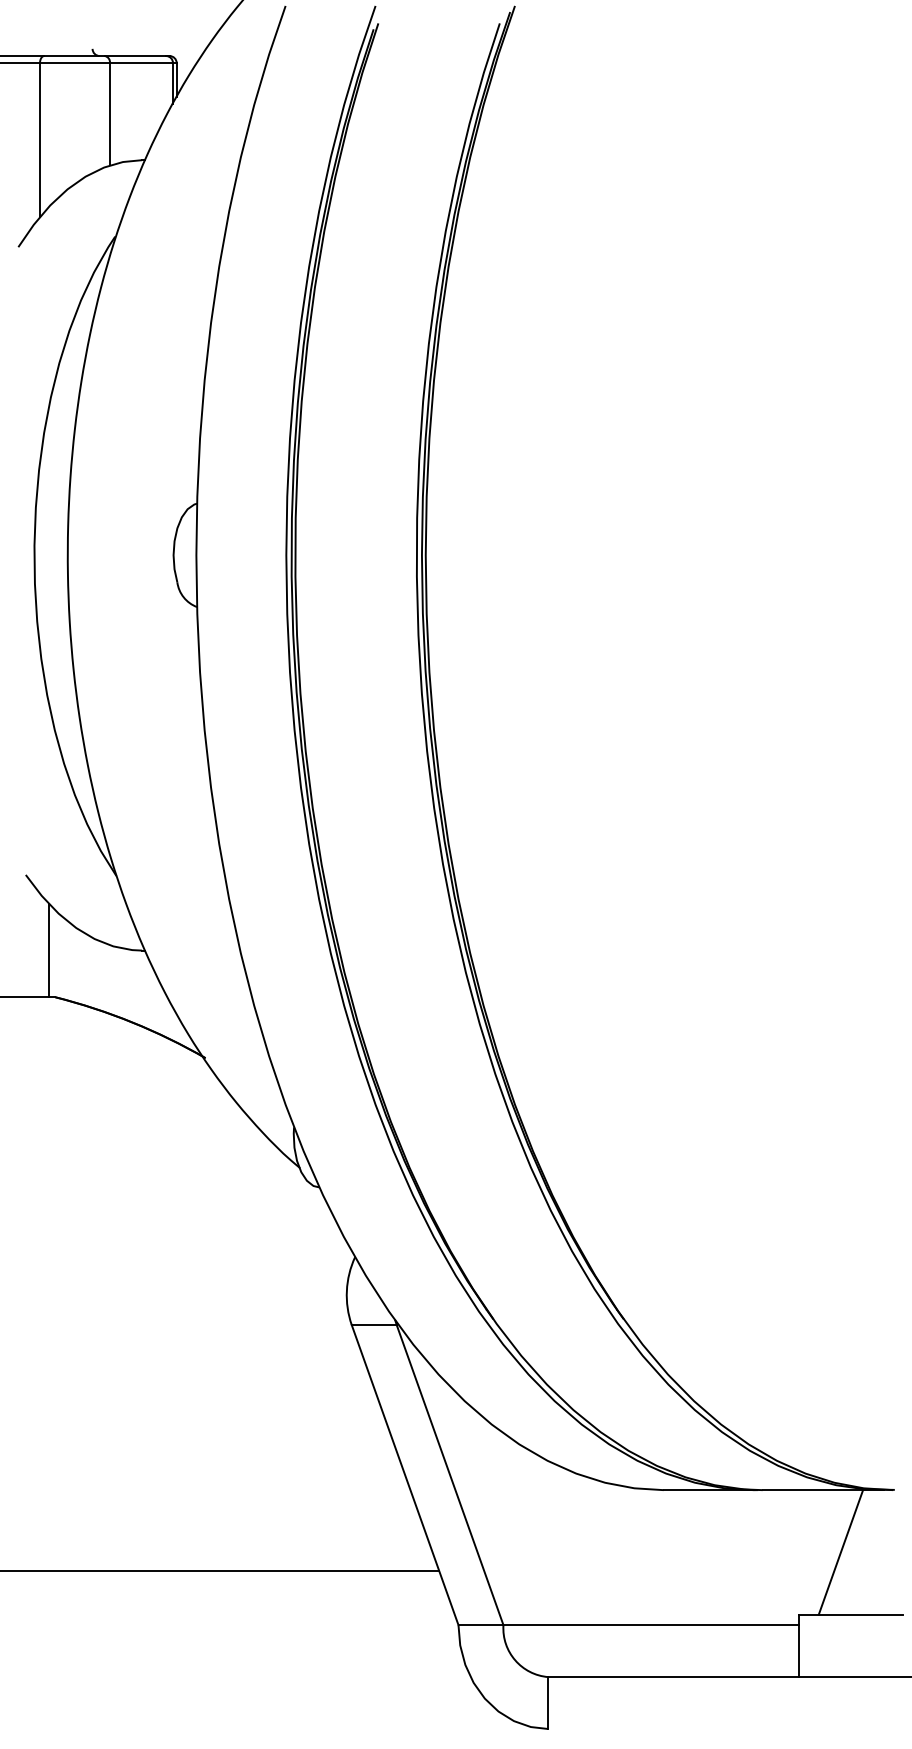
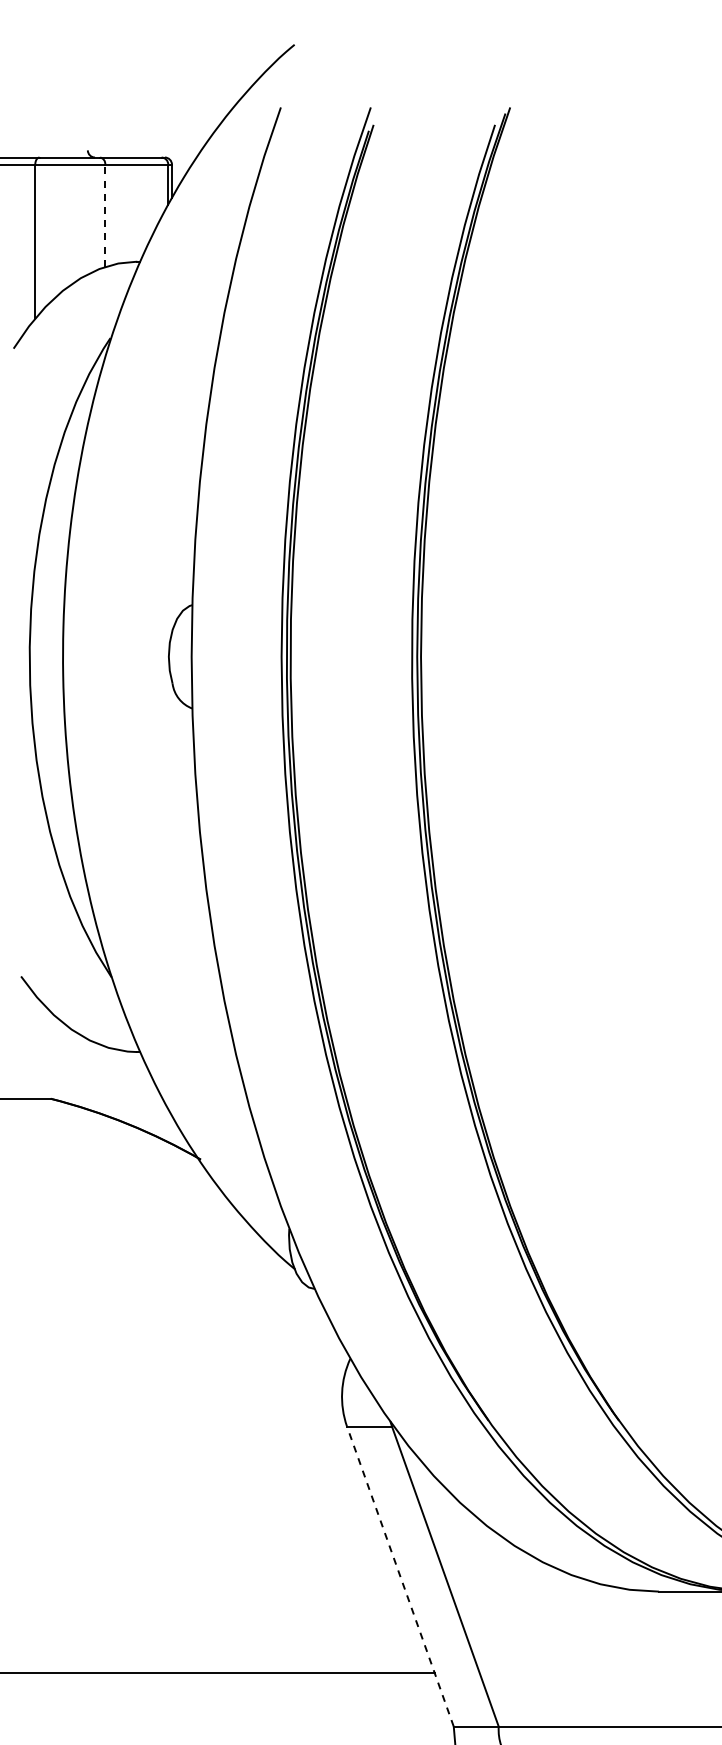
line: (109, 113) -> (104, 214), solid -> dashed
line: (48, 950) -> (43, 1051), removed
line: (404, 1474) -> (399, 1575), solid -> dashed

